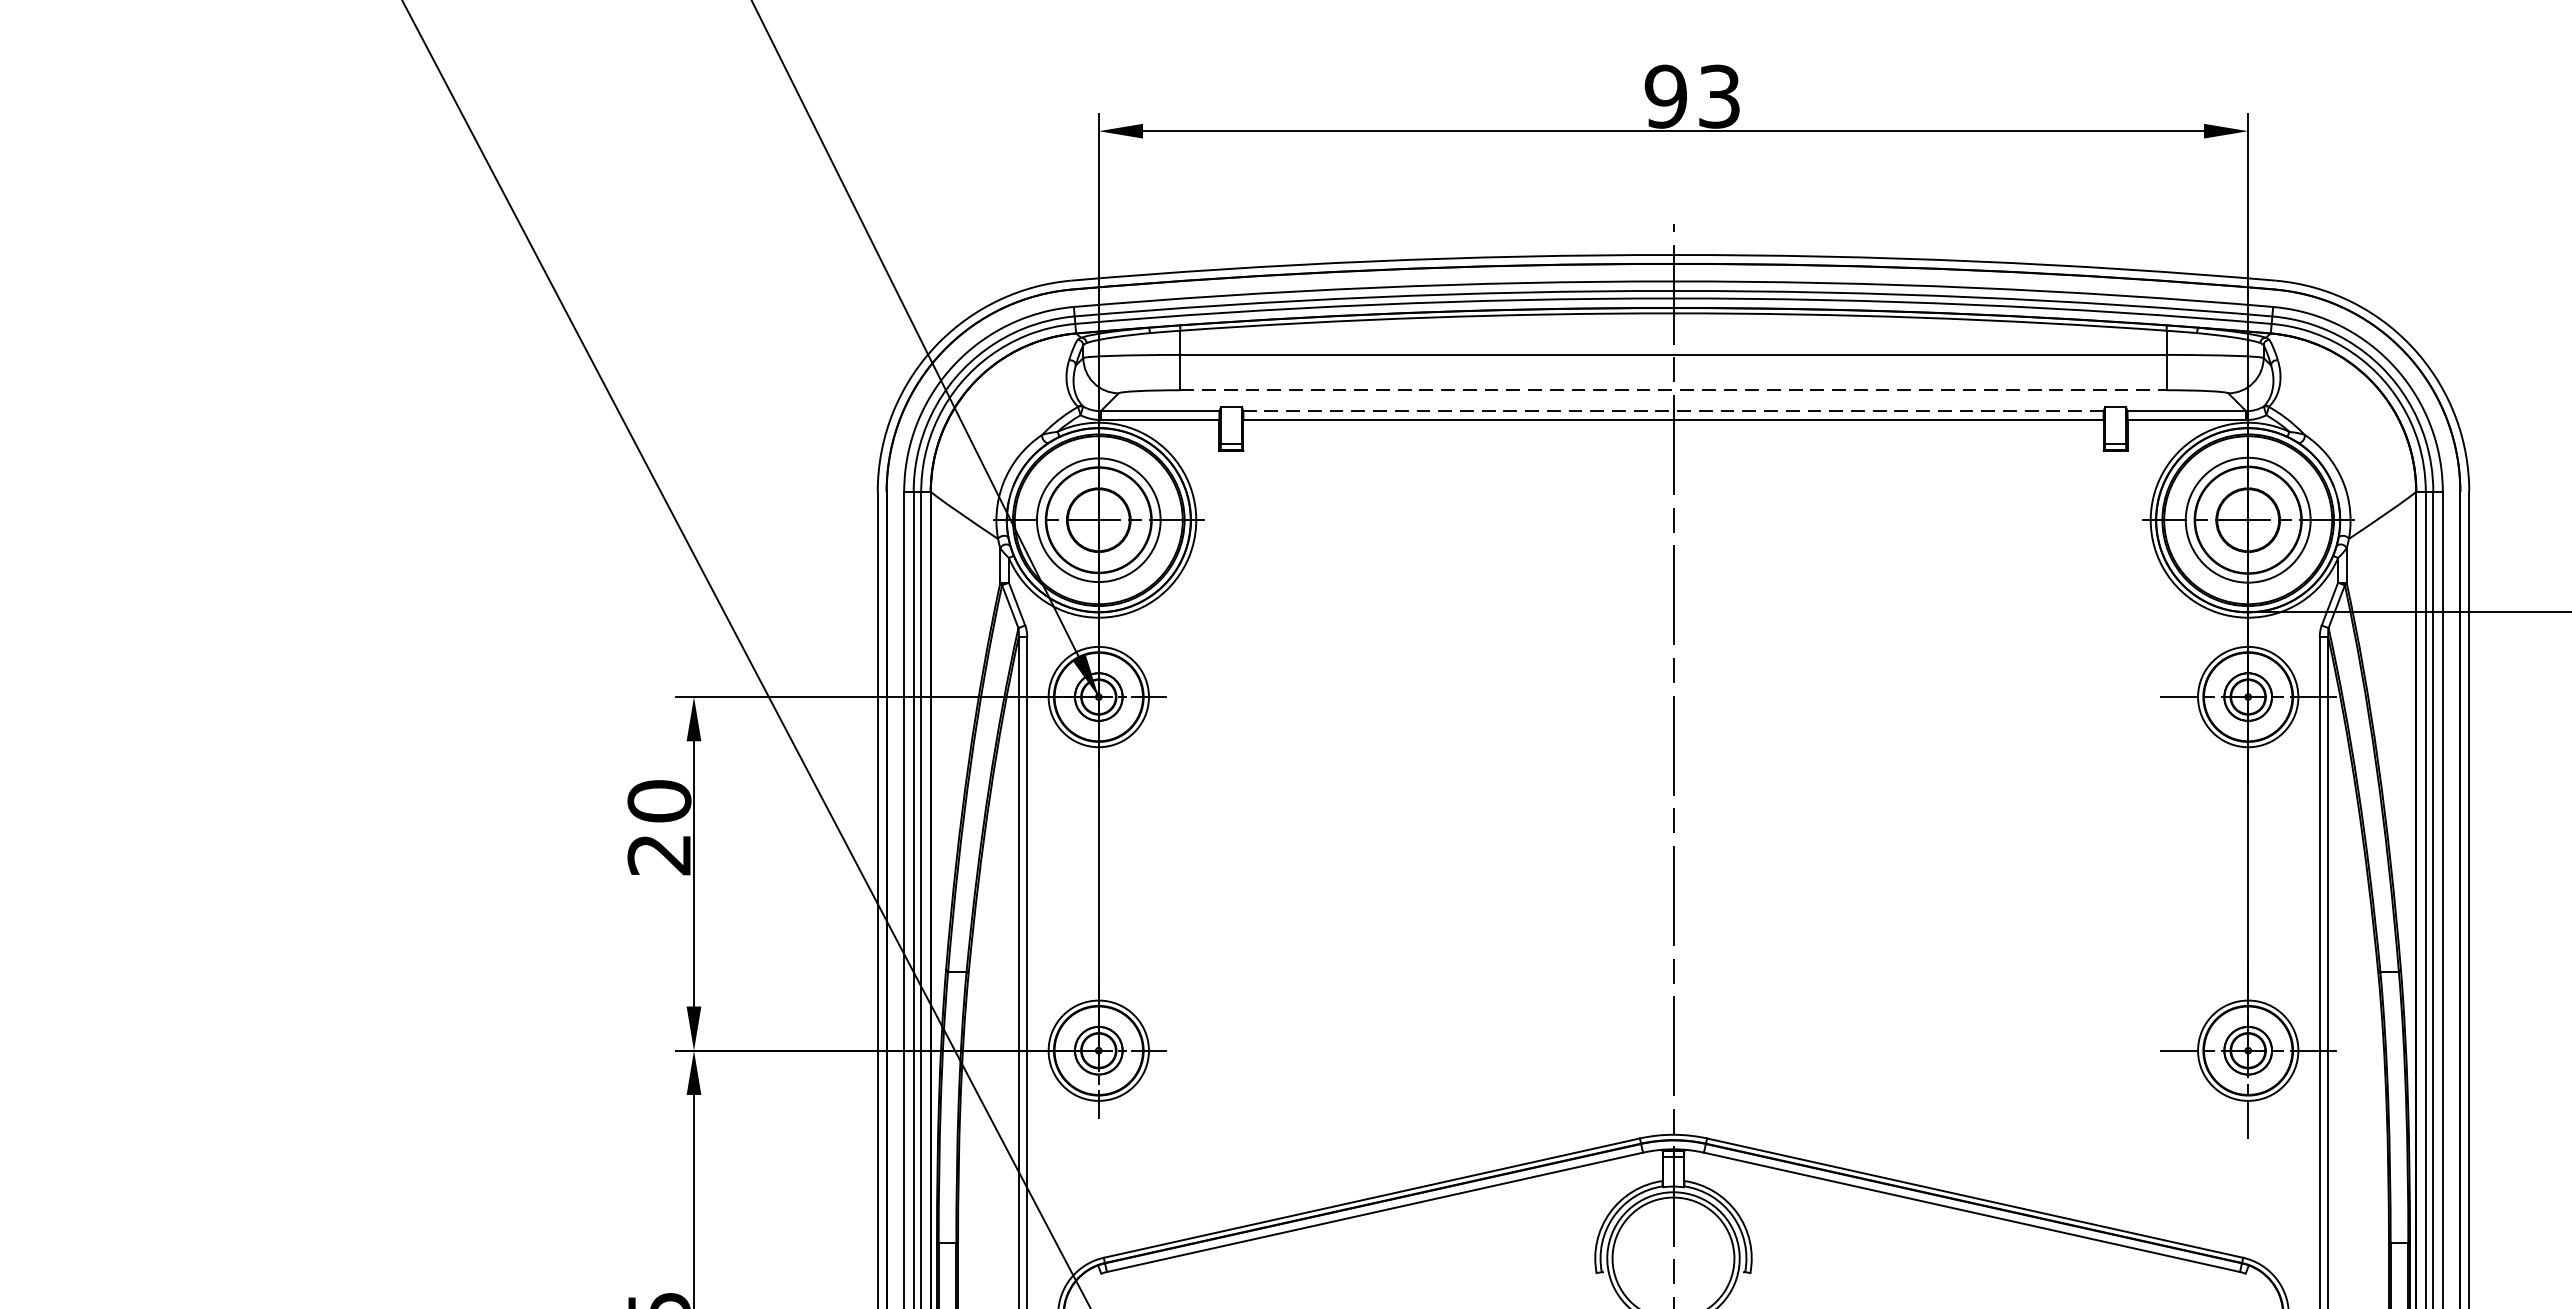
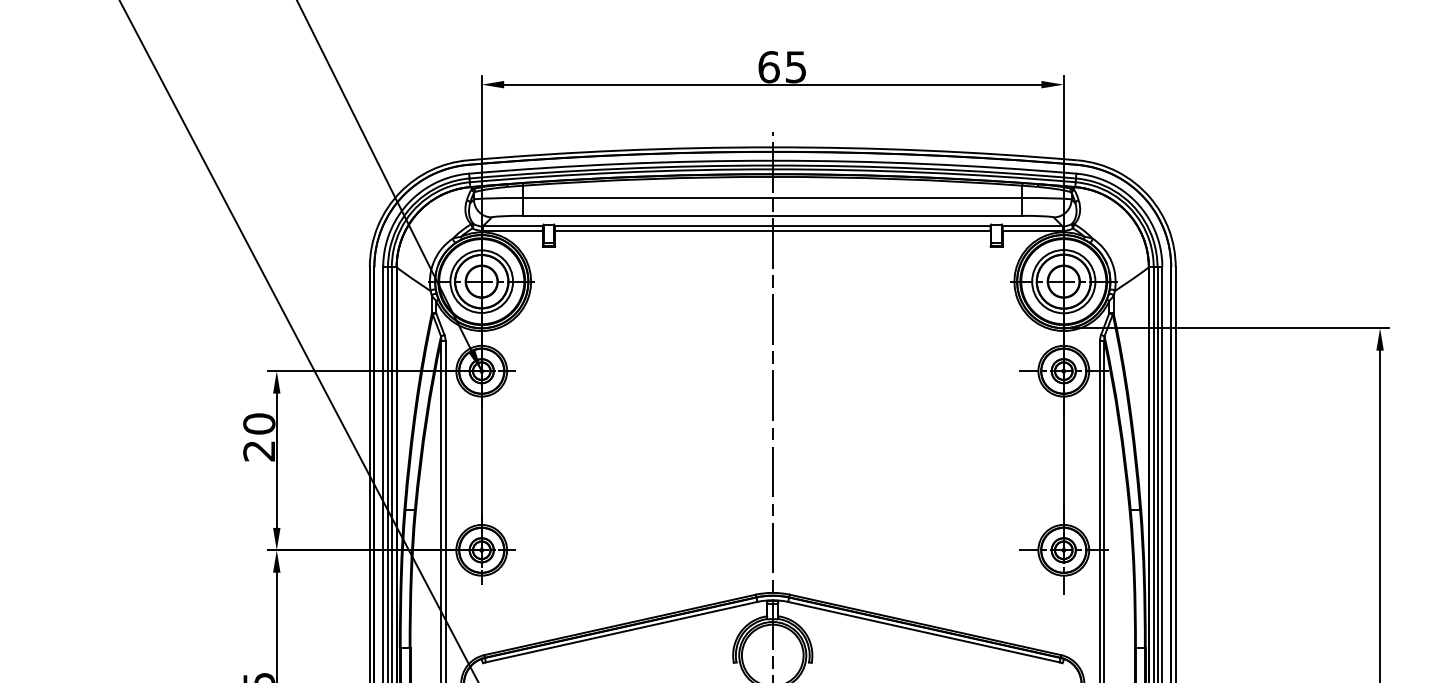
text: (1692, 97) -> (782, 67), 93 -> 65
line: (1672, 389) -> (772, 215), dashed -> solid
line: (1672, 411) -> (772, 226), dashed -> solid

